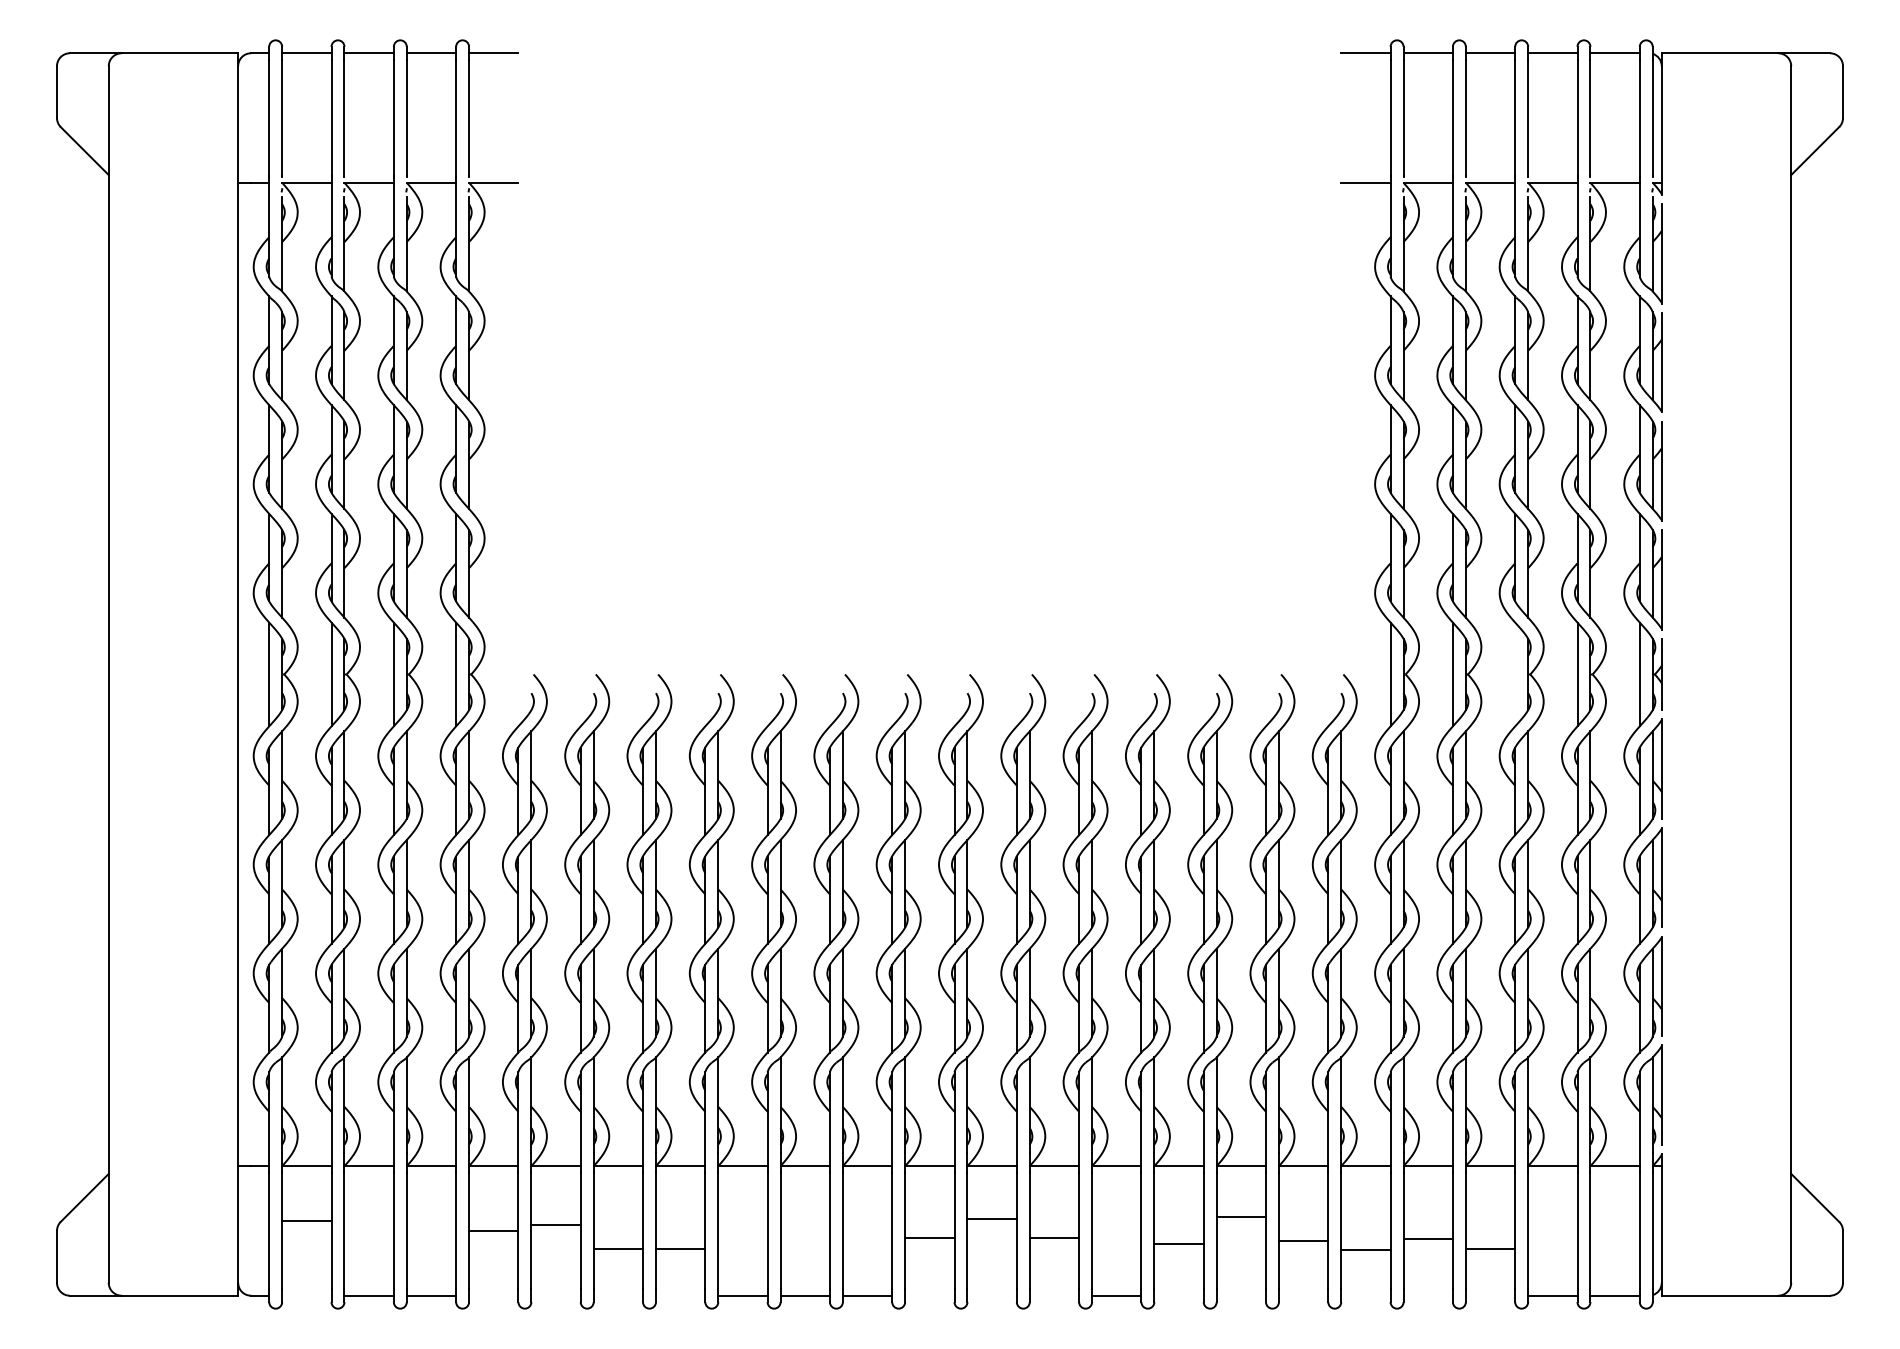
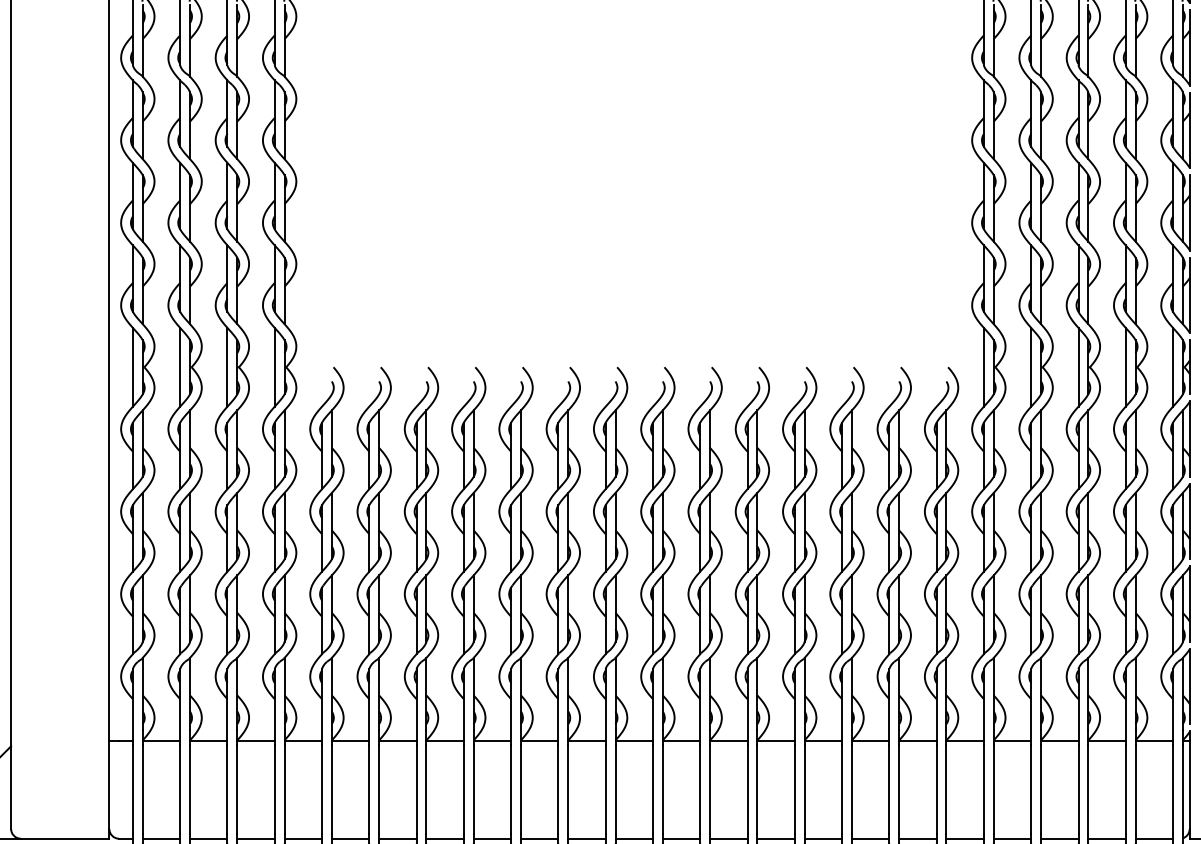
line: (1515, 674) -> (1078, 367), added
line: (1241, 1216) -> (870, 838), moved
line: (991, 1218) -> (681, 838), moved
line: (306, 1220) -> (161, 838), moved
line: (555, 1224) -> (350, 838), moved
line: (493, 1230) -> (303, 838), moved
line: (929, 1237) -> (633, 838), moved
line: (1054, 1237) -> (728, 838), moved
line: (1427, 1238) -> (1011, 838), moved
line: (1303, 1240) -> (917, 838), moved
line: (1178, 1243) -> (822, 838), moved
line: (618, 1248) -> (397, 838), moved
line: (680, 1248) -> (445, 838), moved
line: (1490, 1248) -> (1059, 838), moved
line: (1365, 1249) -> (964, 838), moved

